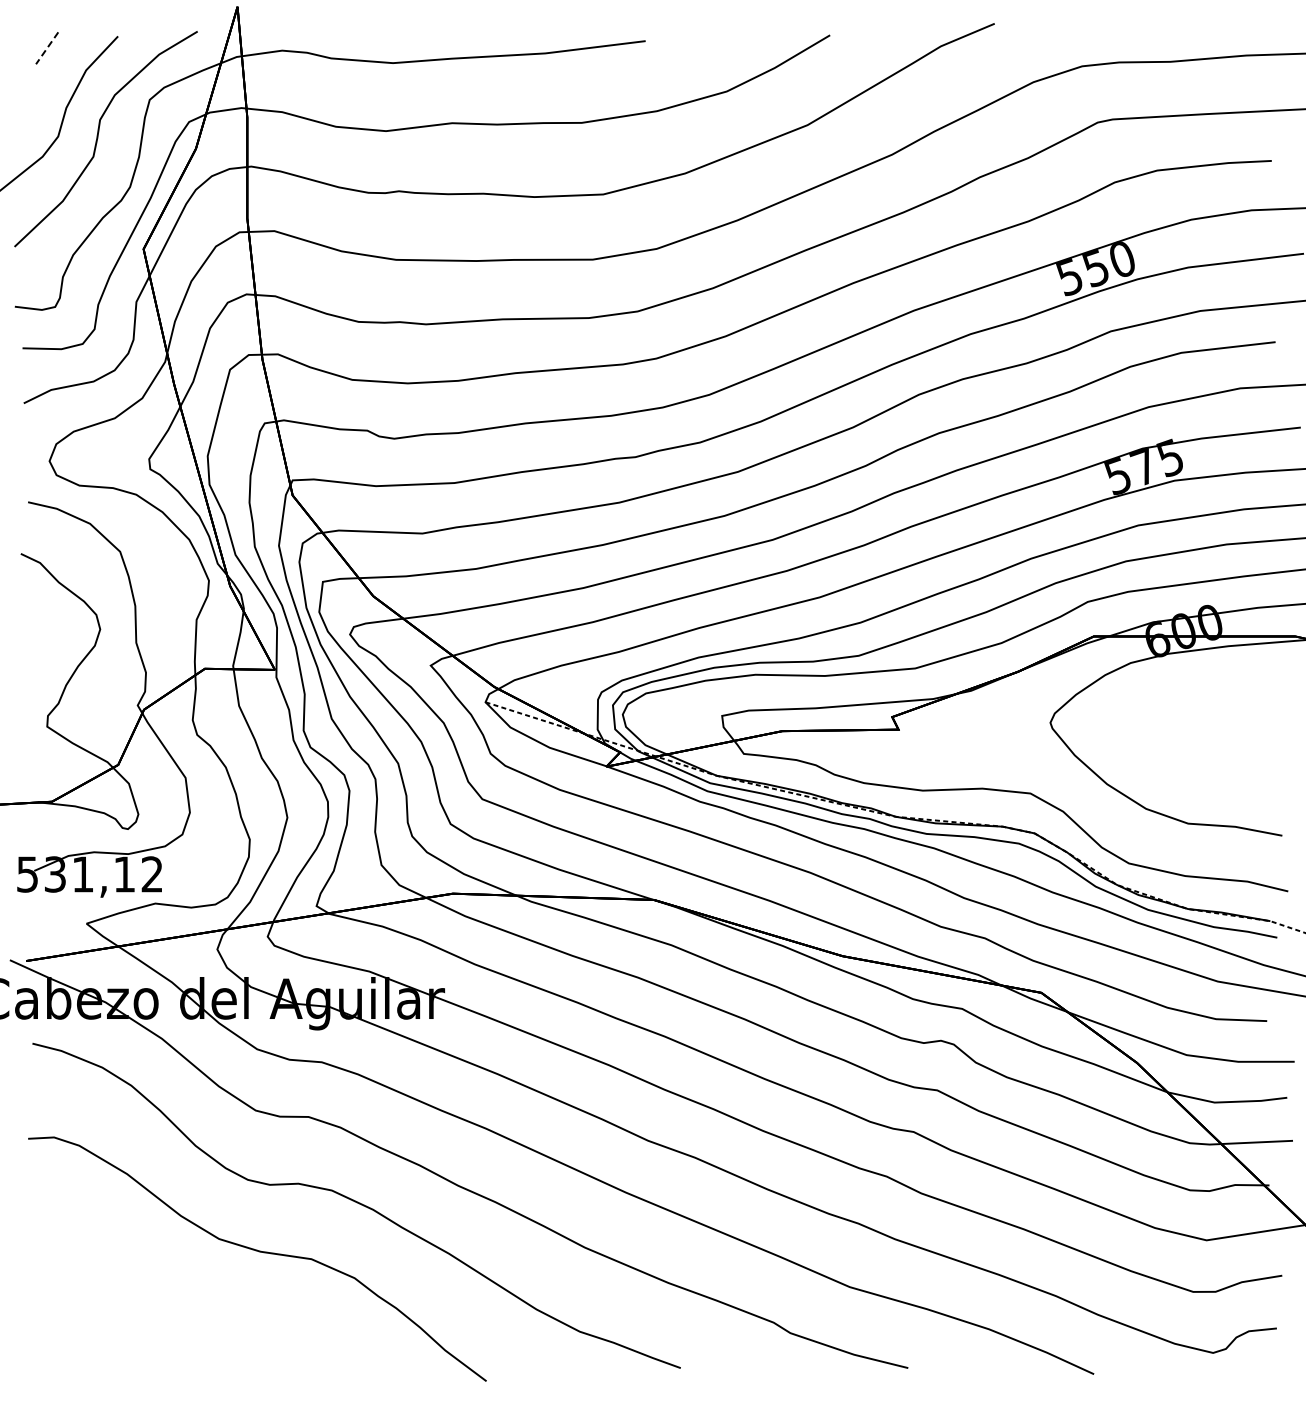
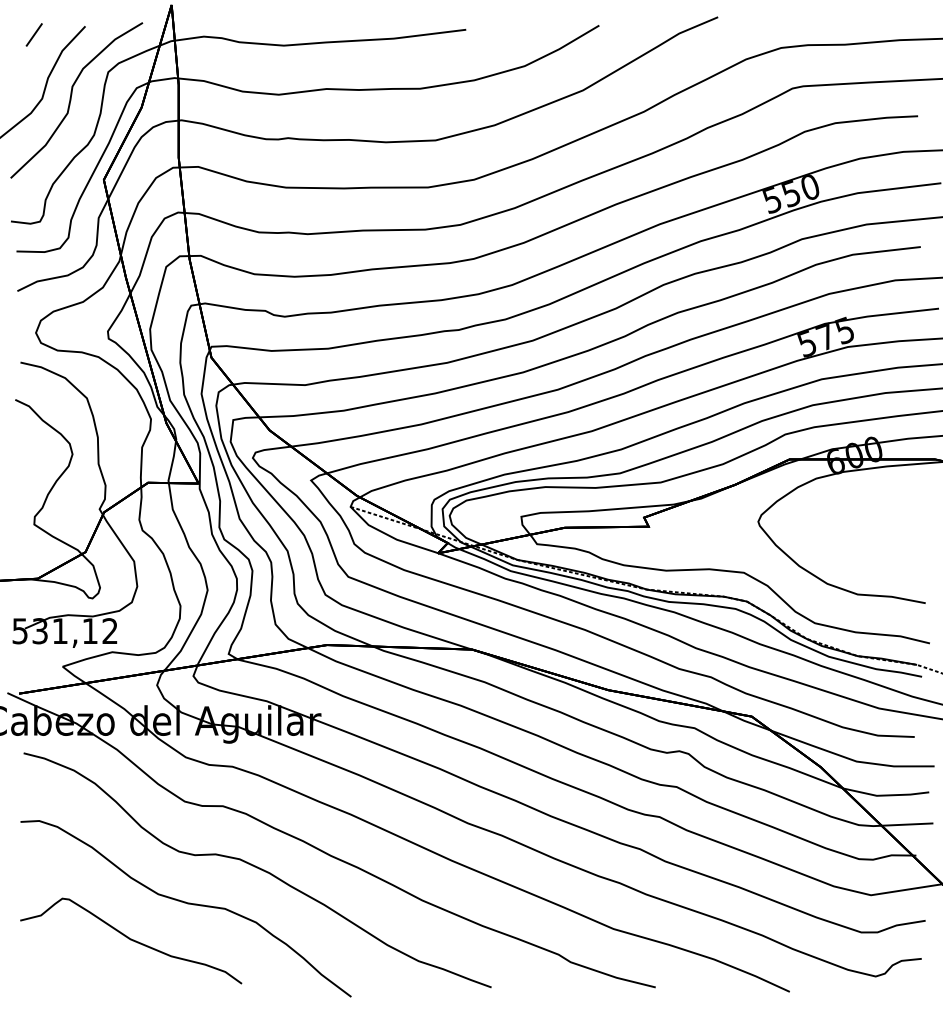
line: (46, 48) -> (33, 35), dashed -> solid
curve: (181, 1302) -> (131, 940), added

